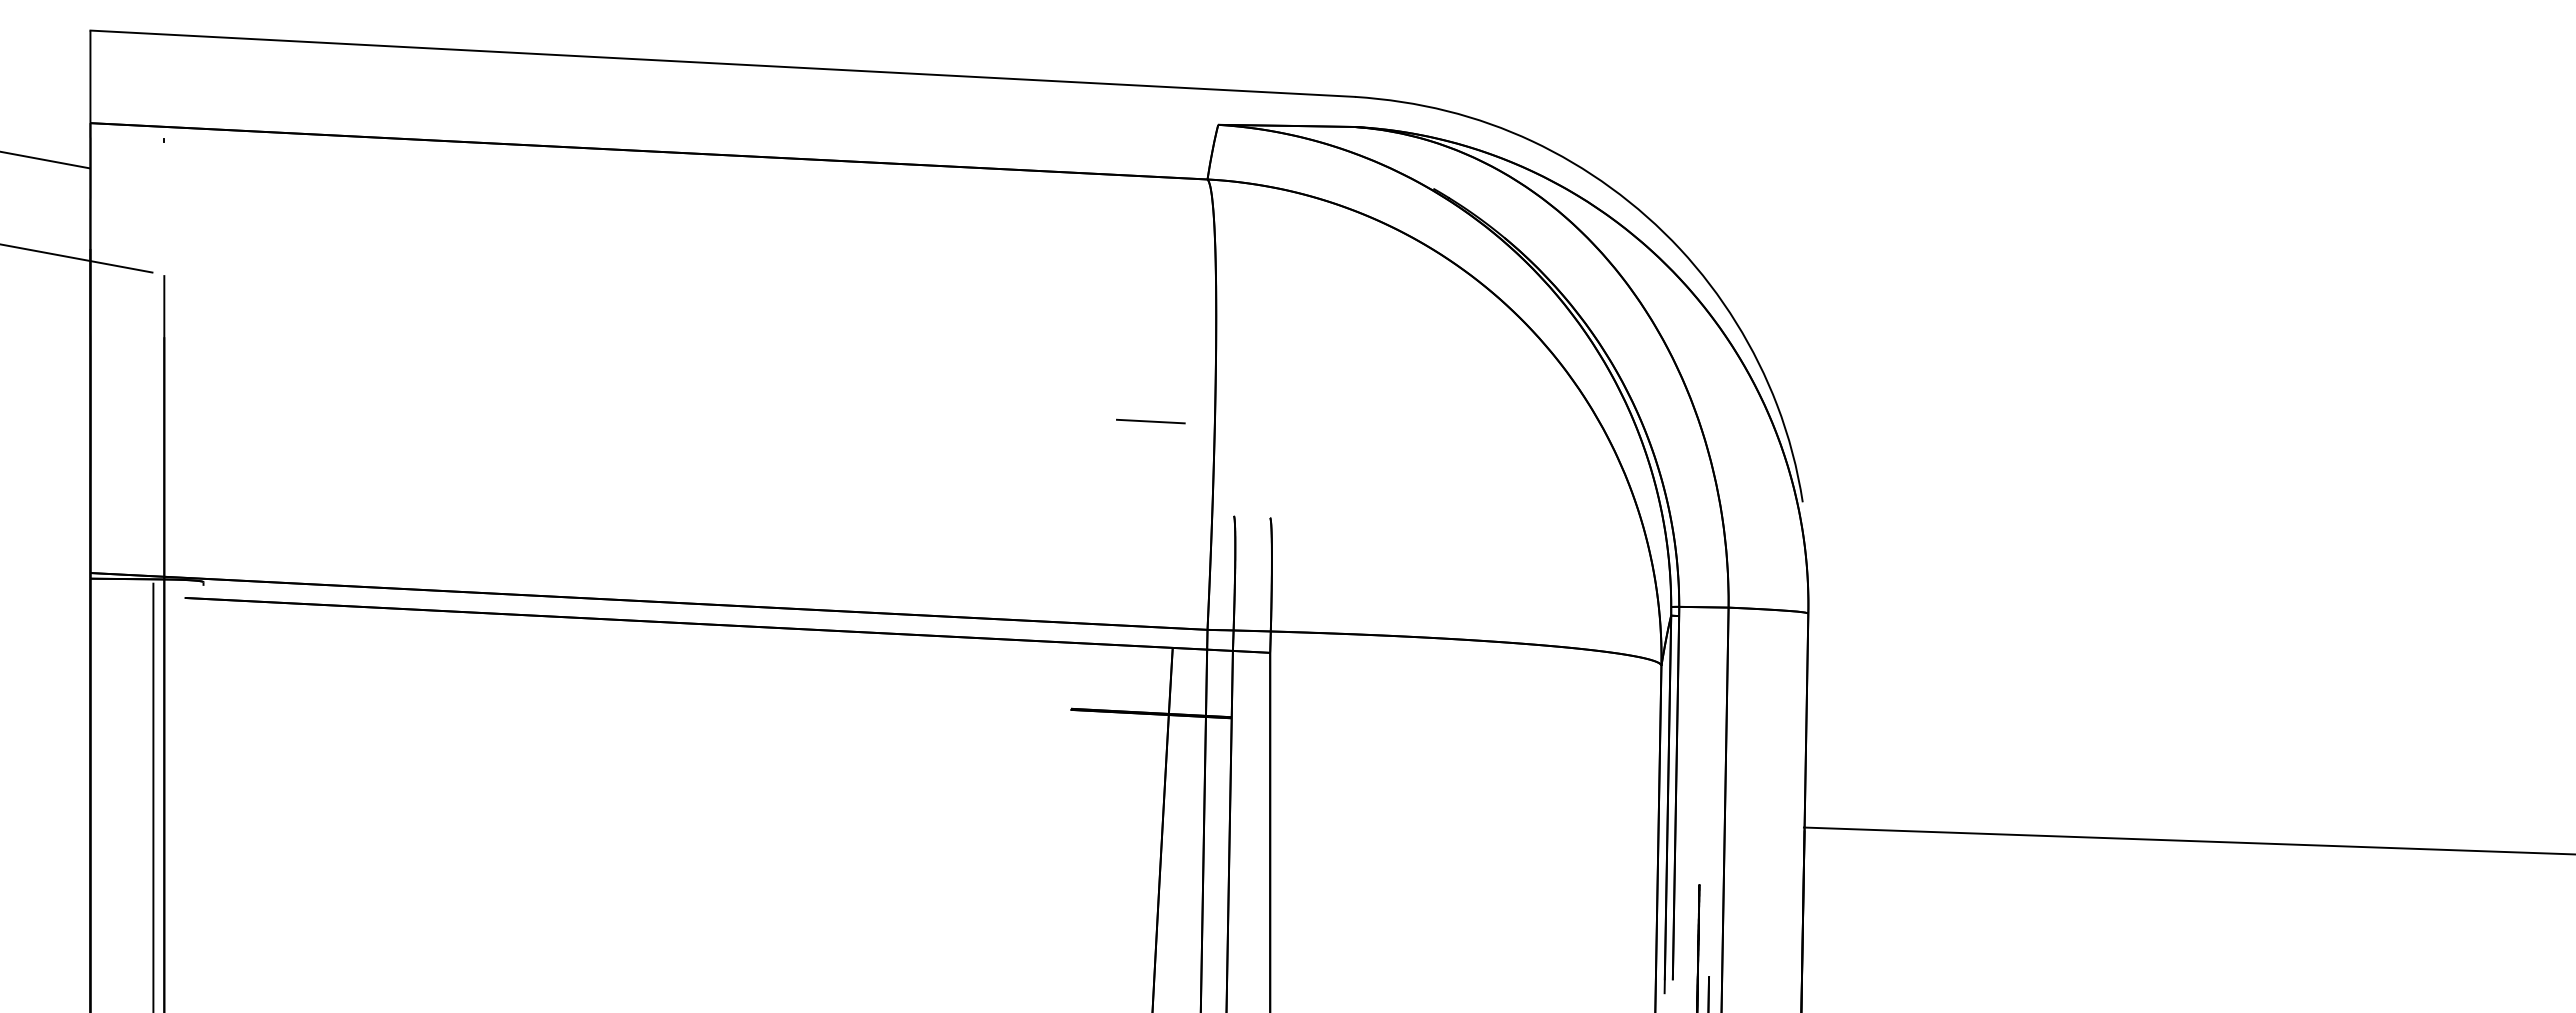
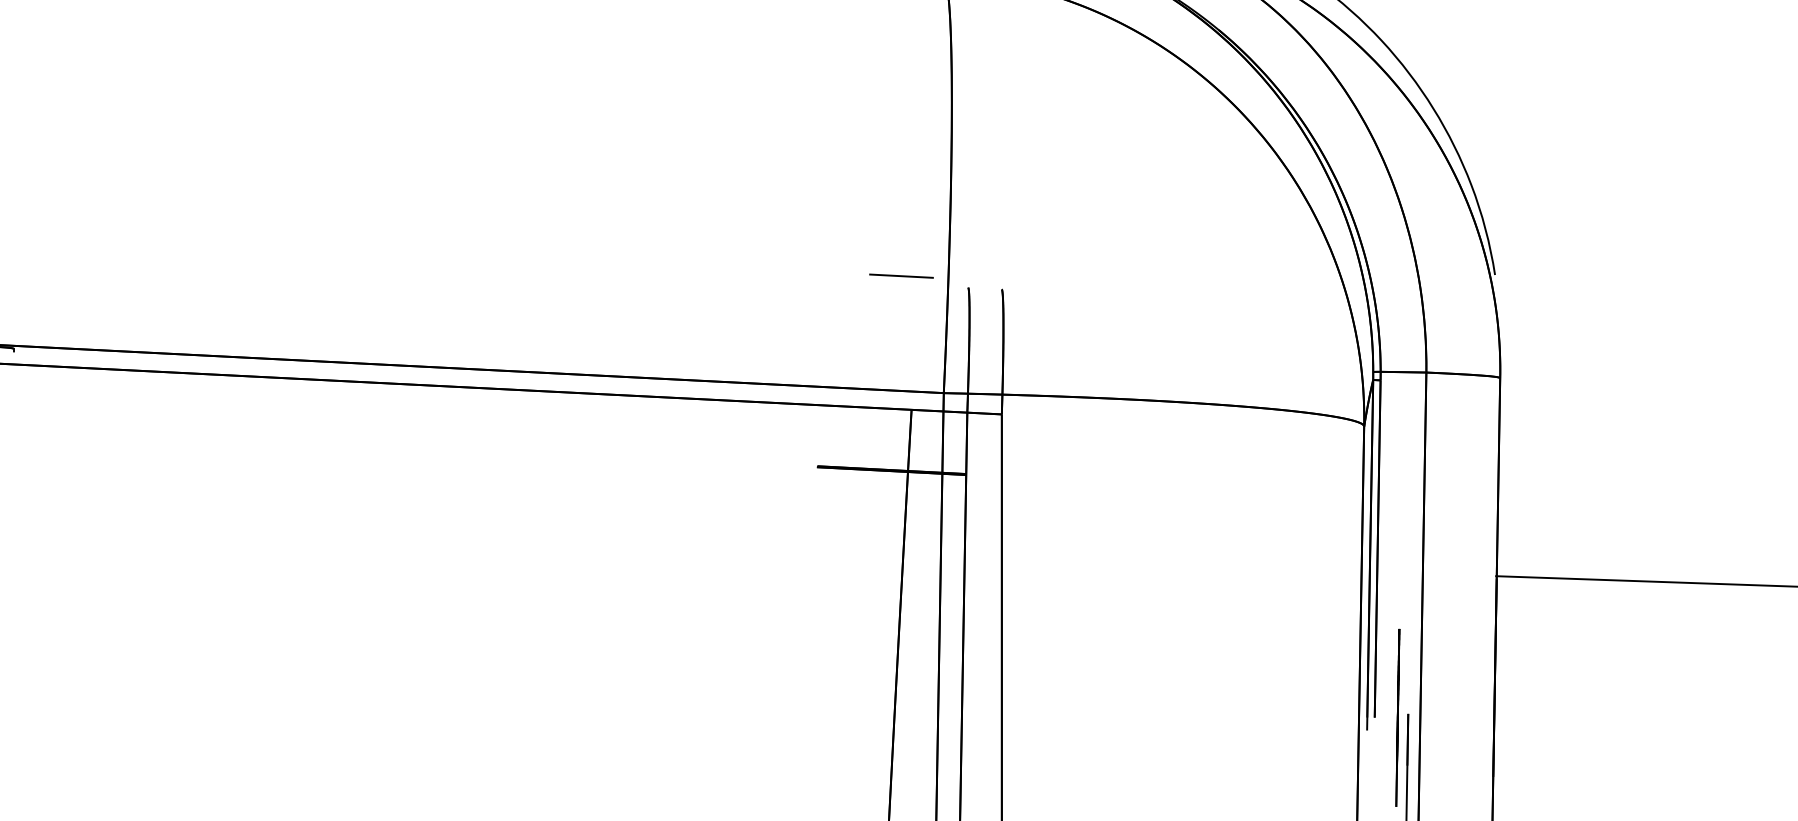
line: (1150, 421) -> (901, 276), moved

